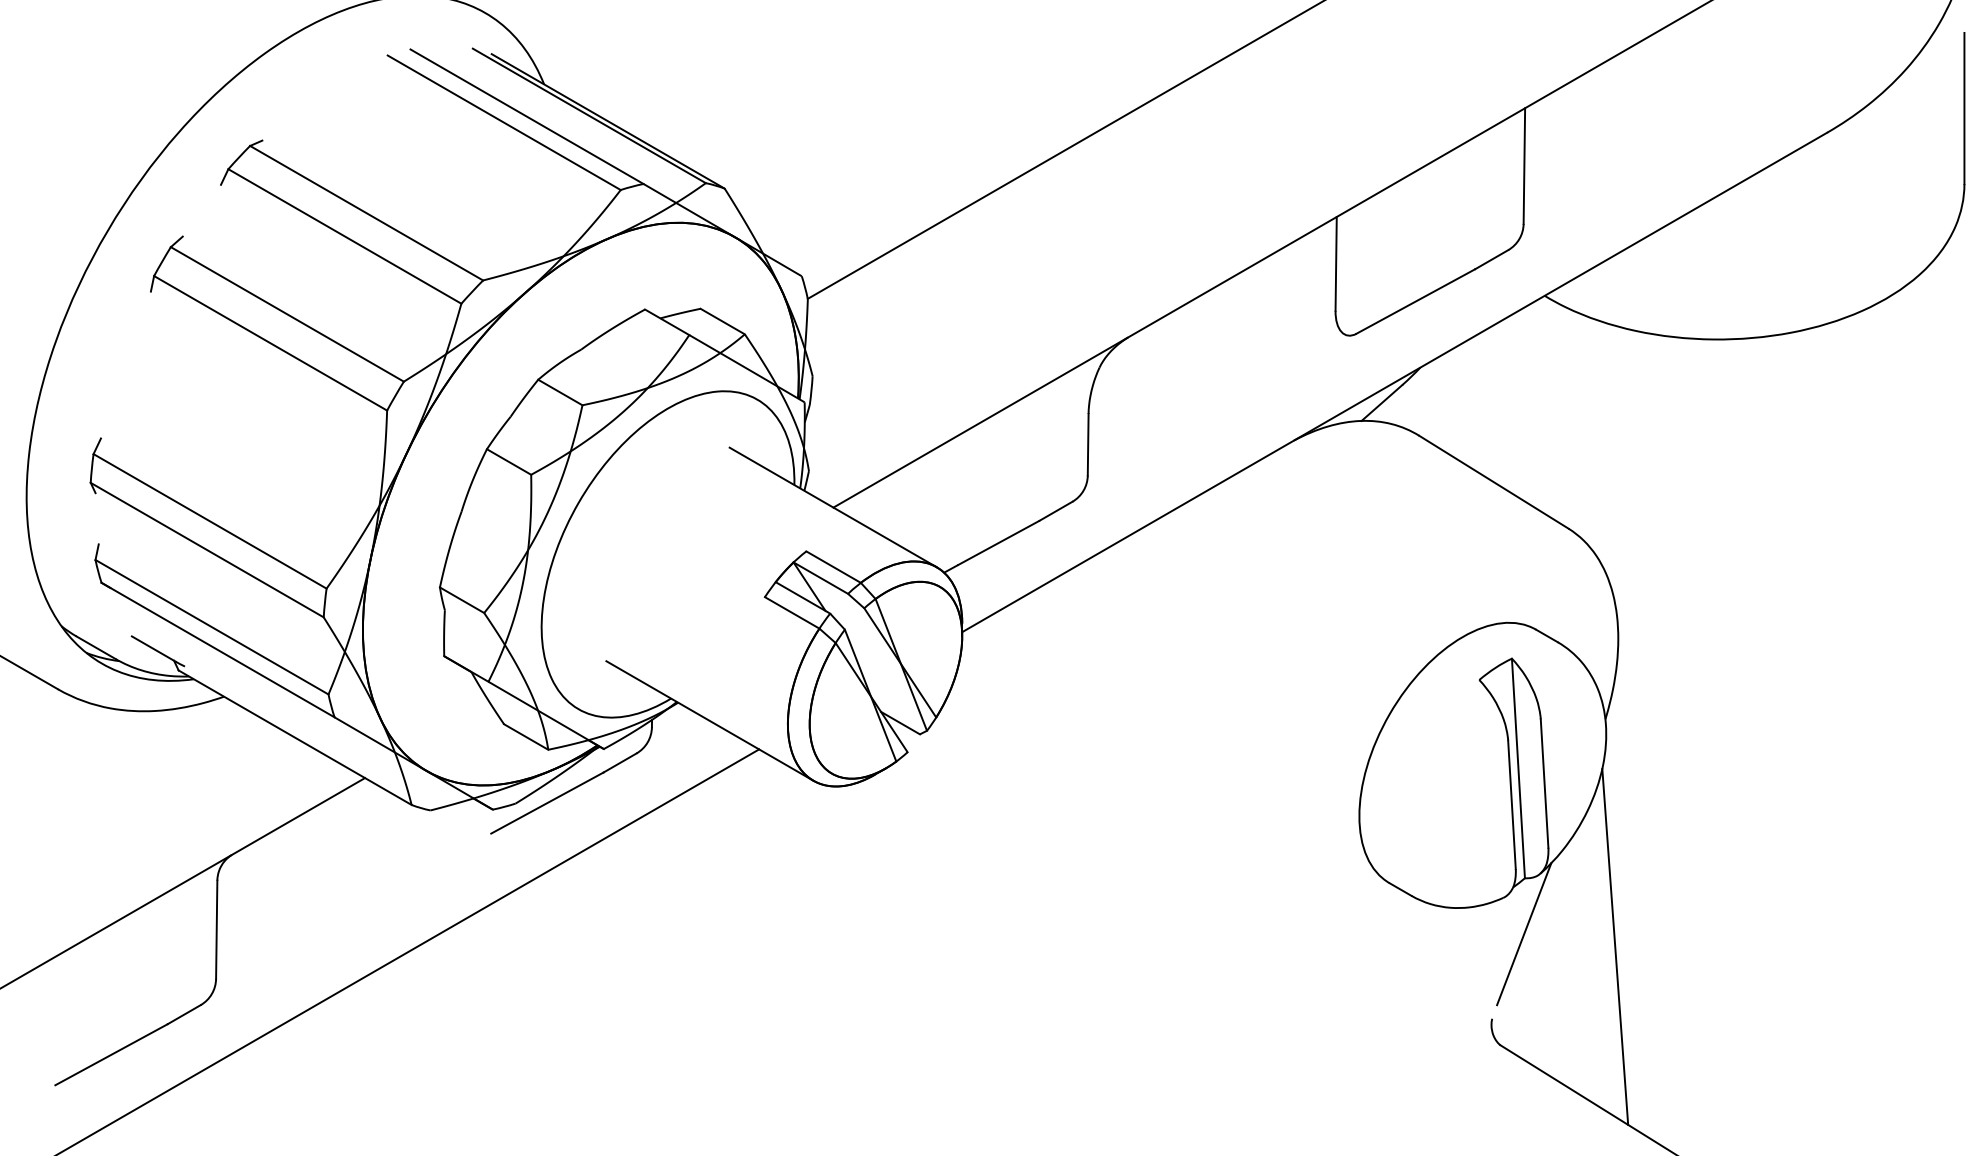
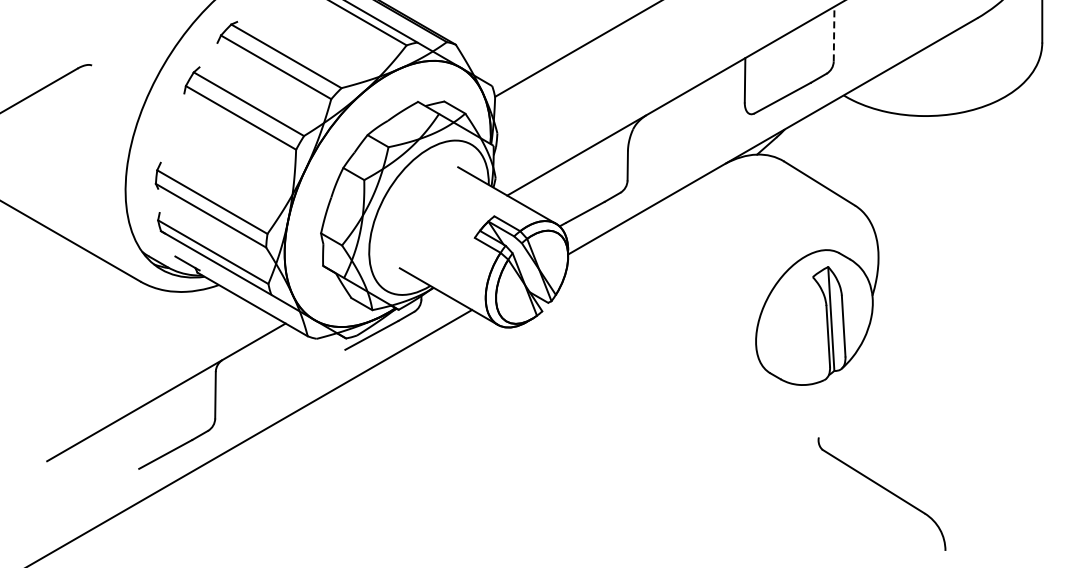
line: (1525, 164) -> (834, 33), solid -> dashed
line: (1523, 932) -> (833, 396), removed
line: (1613, 947) -> (876, 403), removed

